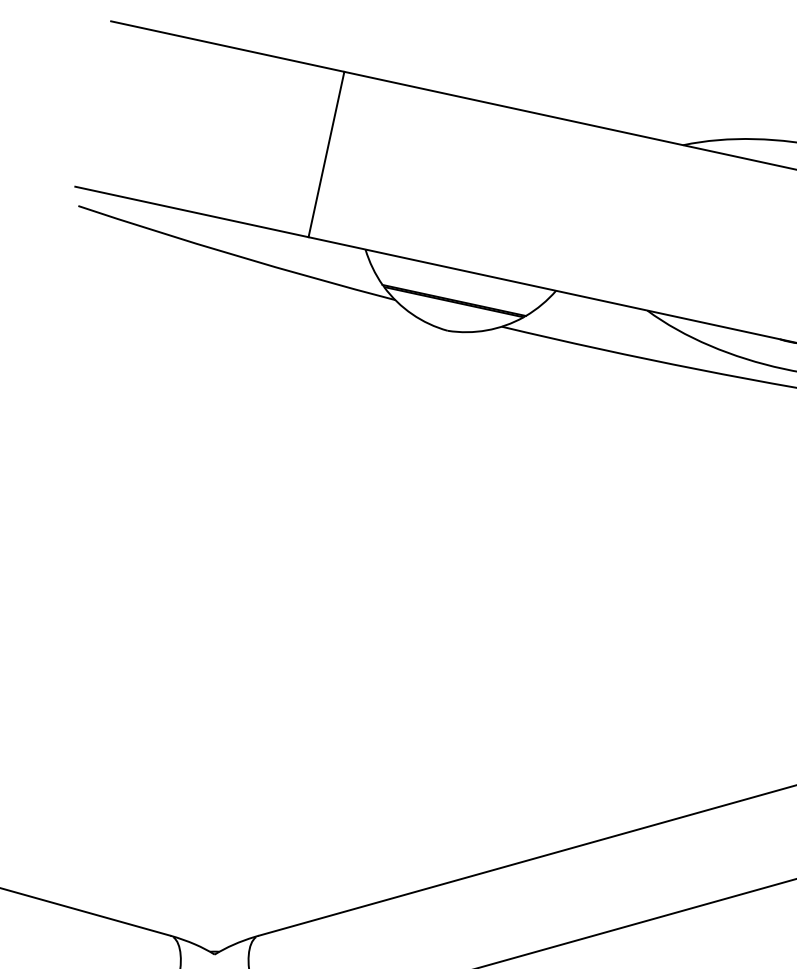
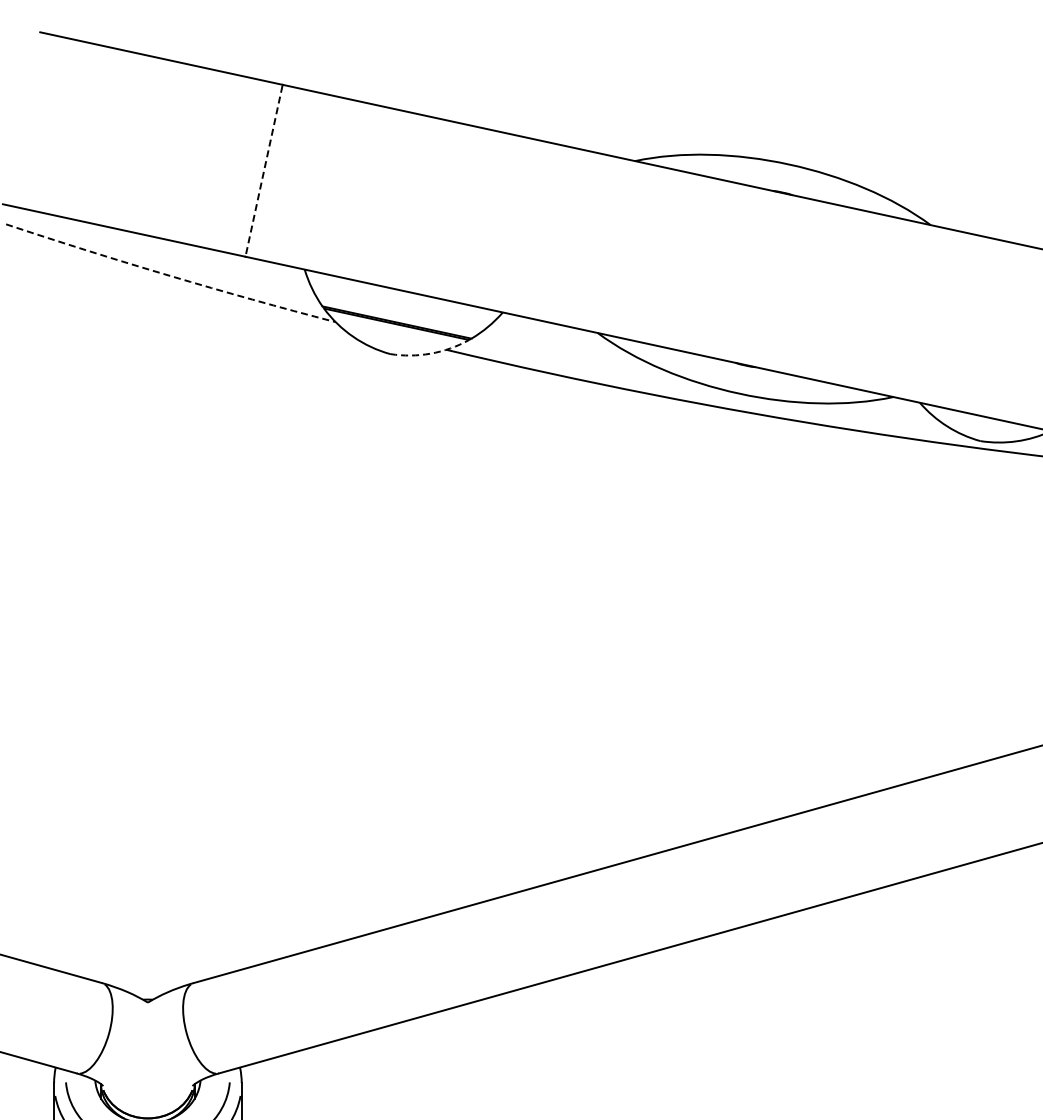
line: (326, 154) -> (264, 170), solid -> dashed
arc: (236, 255) -> (170, 275), solid -> dashed
arc: (486, 330) -> (430, 353), solid -> dashed

